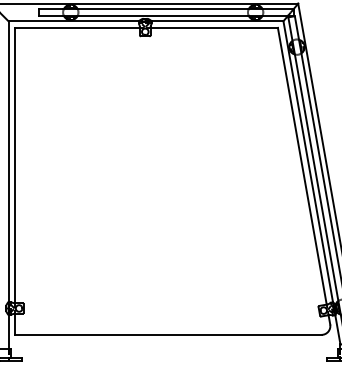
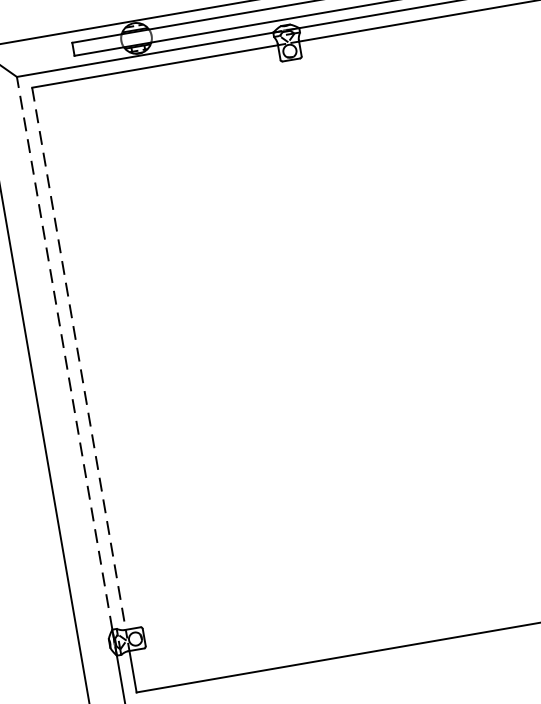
line: (8, 161) -> (64, 353), solid -> dashed
line: (15, 165) -> (79, 358), solid -> dashed

